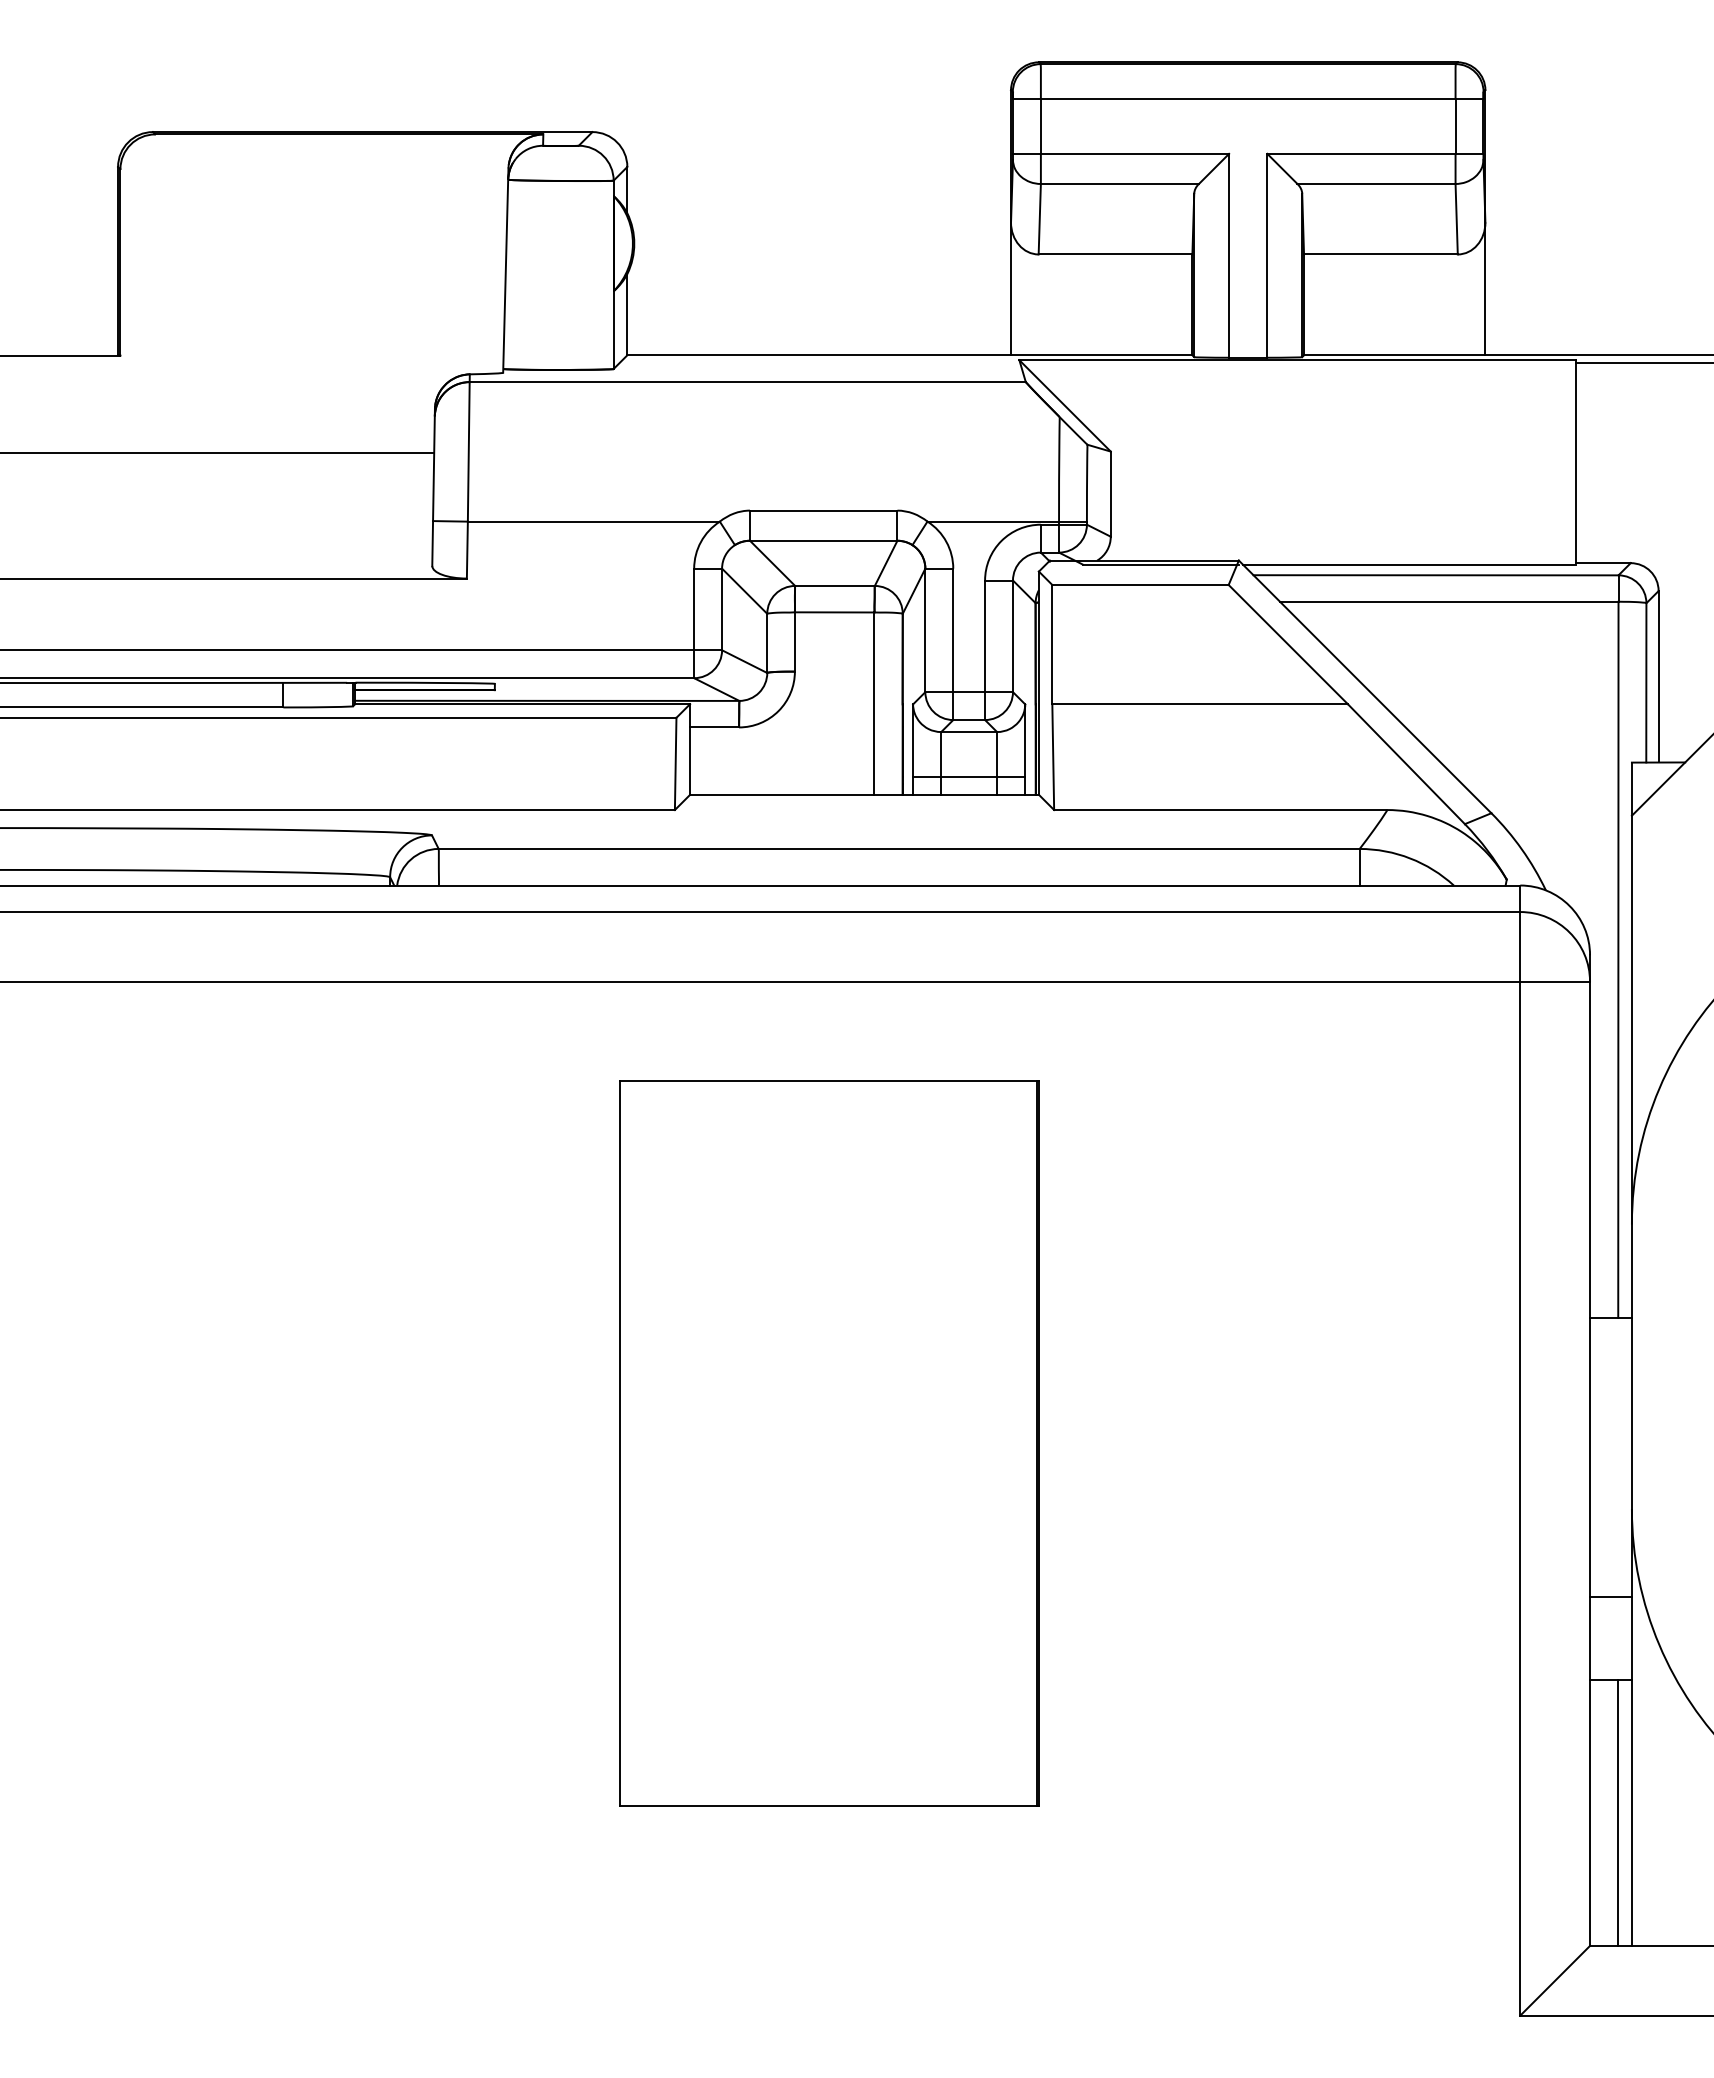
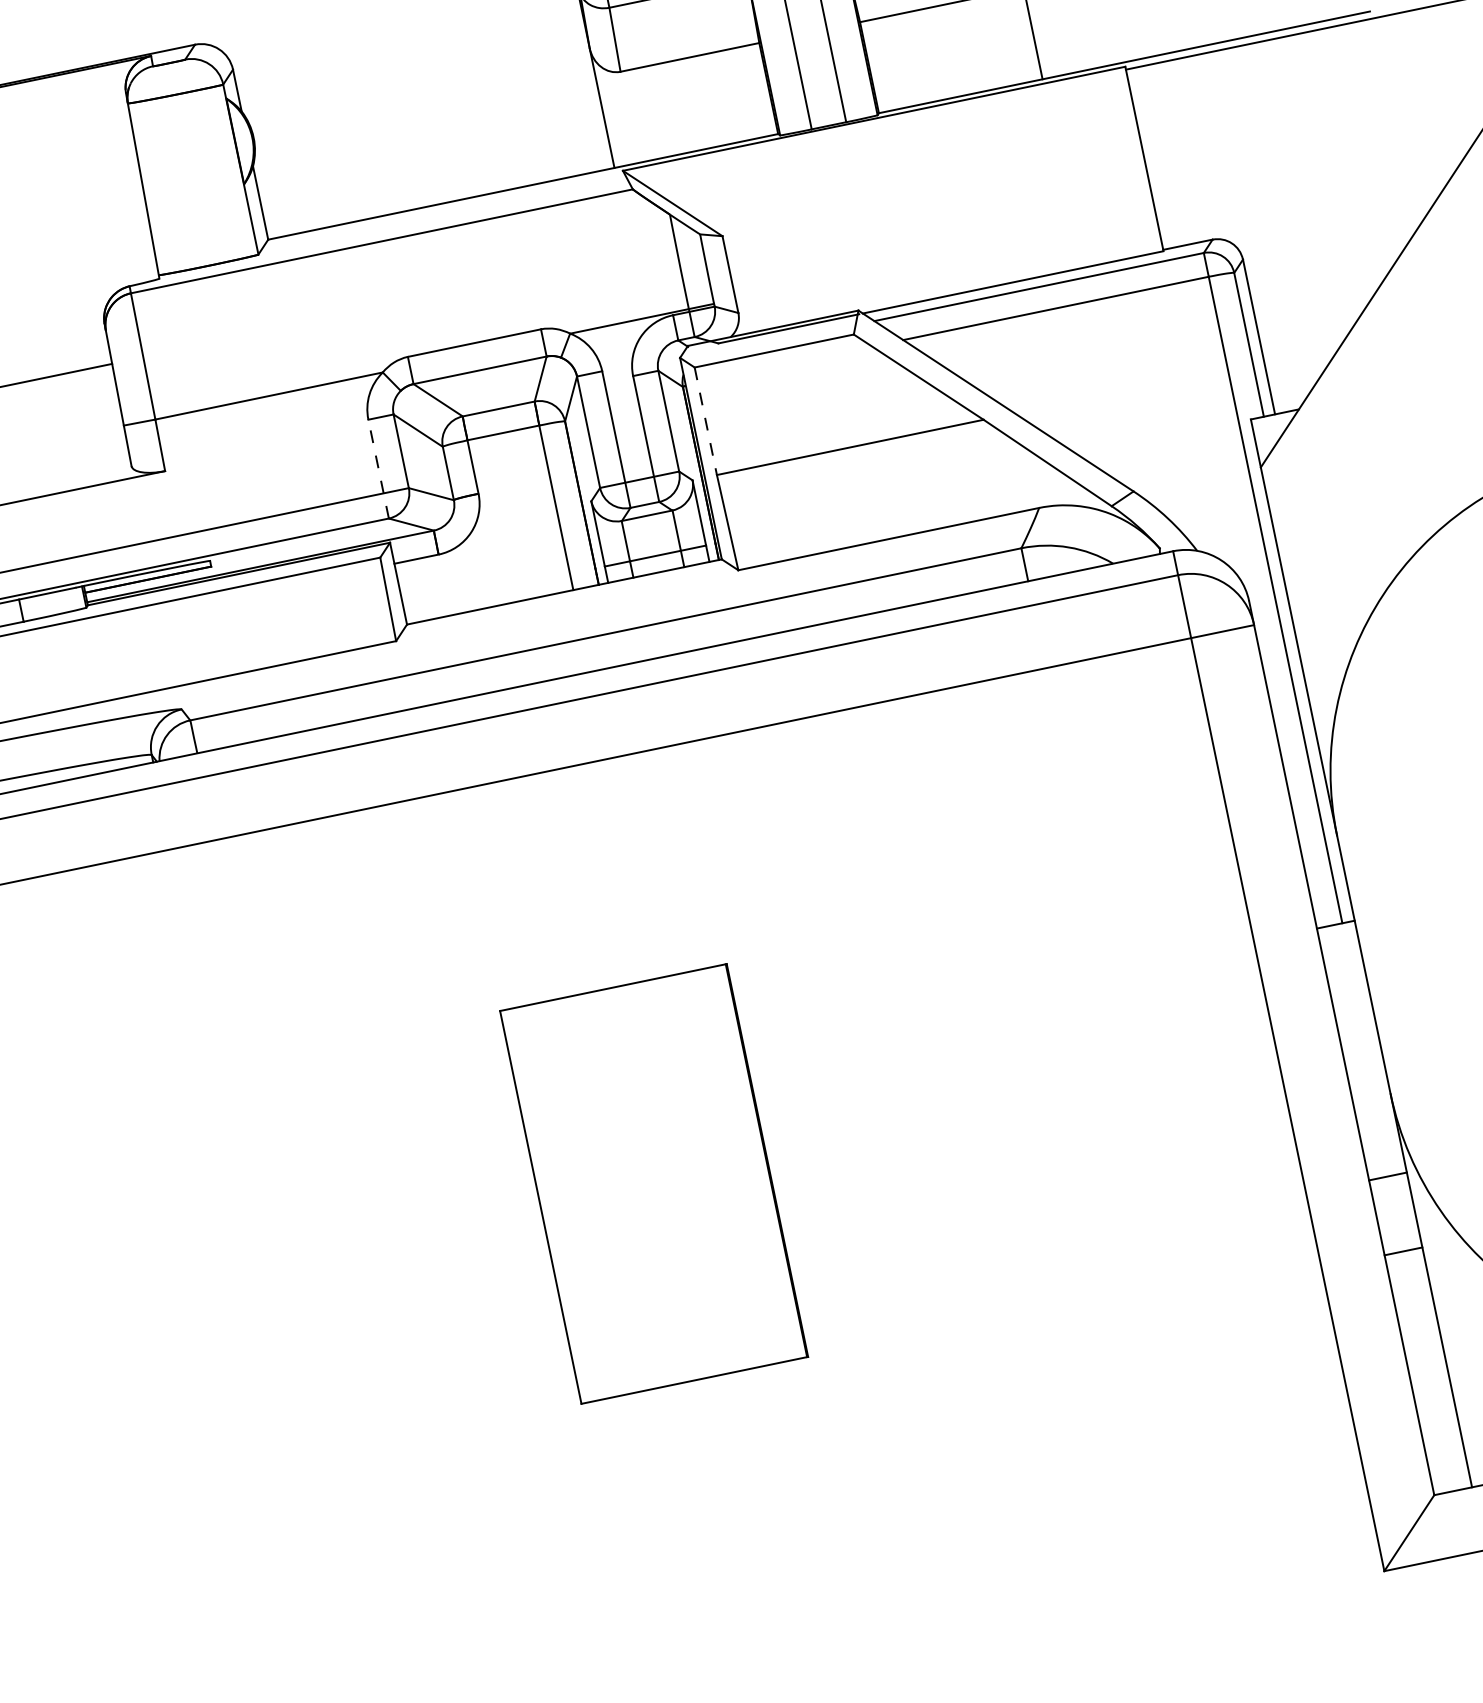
line: (694, 623) -> (378, 469), solid -> dashed
line: (1052, 644) -> (705, 421), solid -> dashed
part: (829, 1443) -> (654, 1183), size x0.6
line: (1618, 1812) -> (1435, 1369), removed

